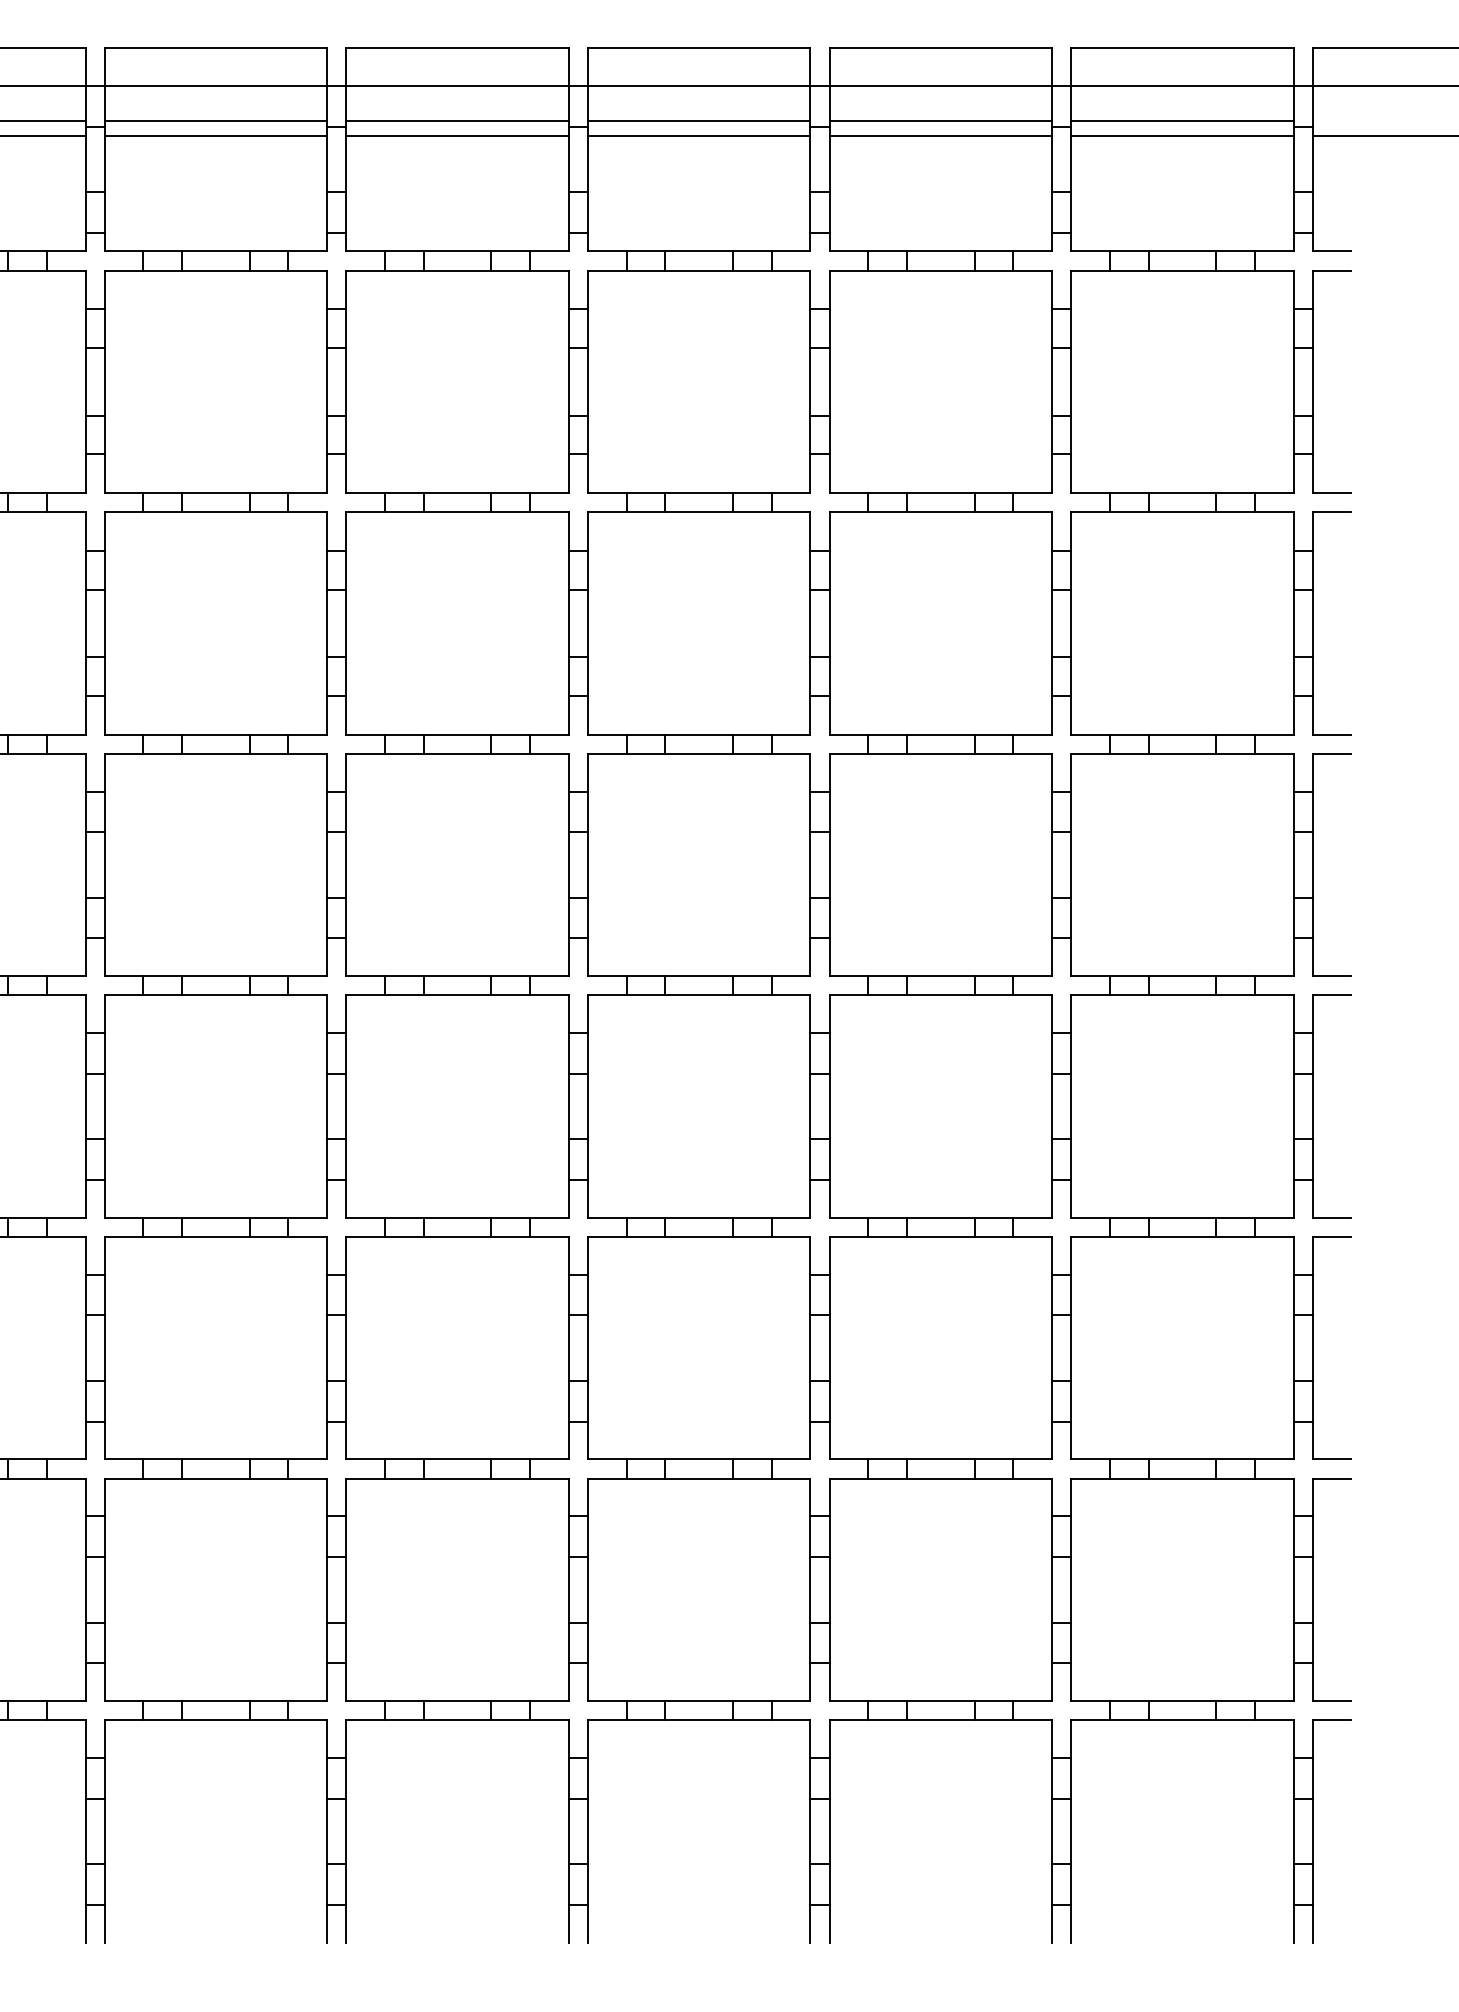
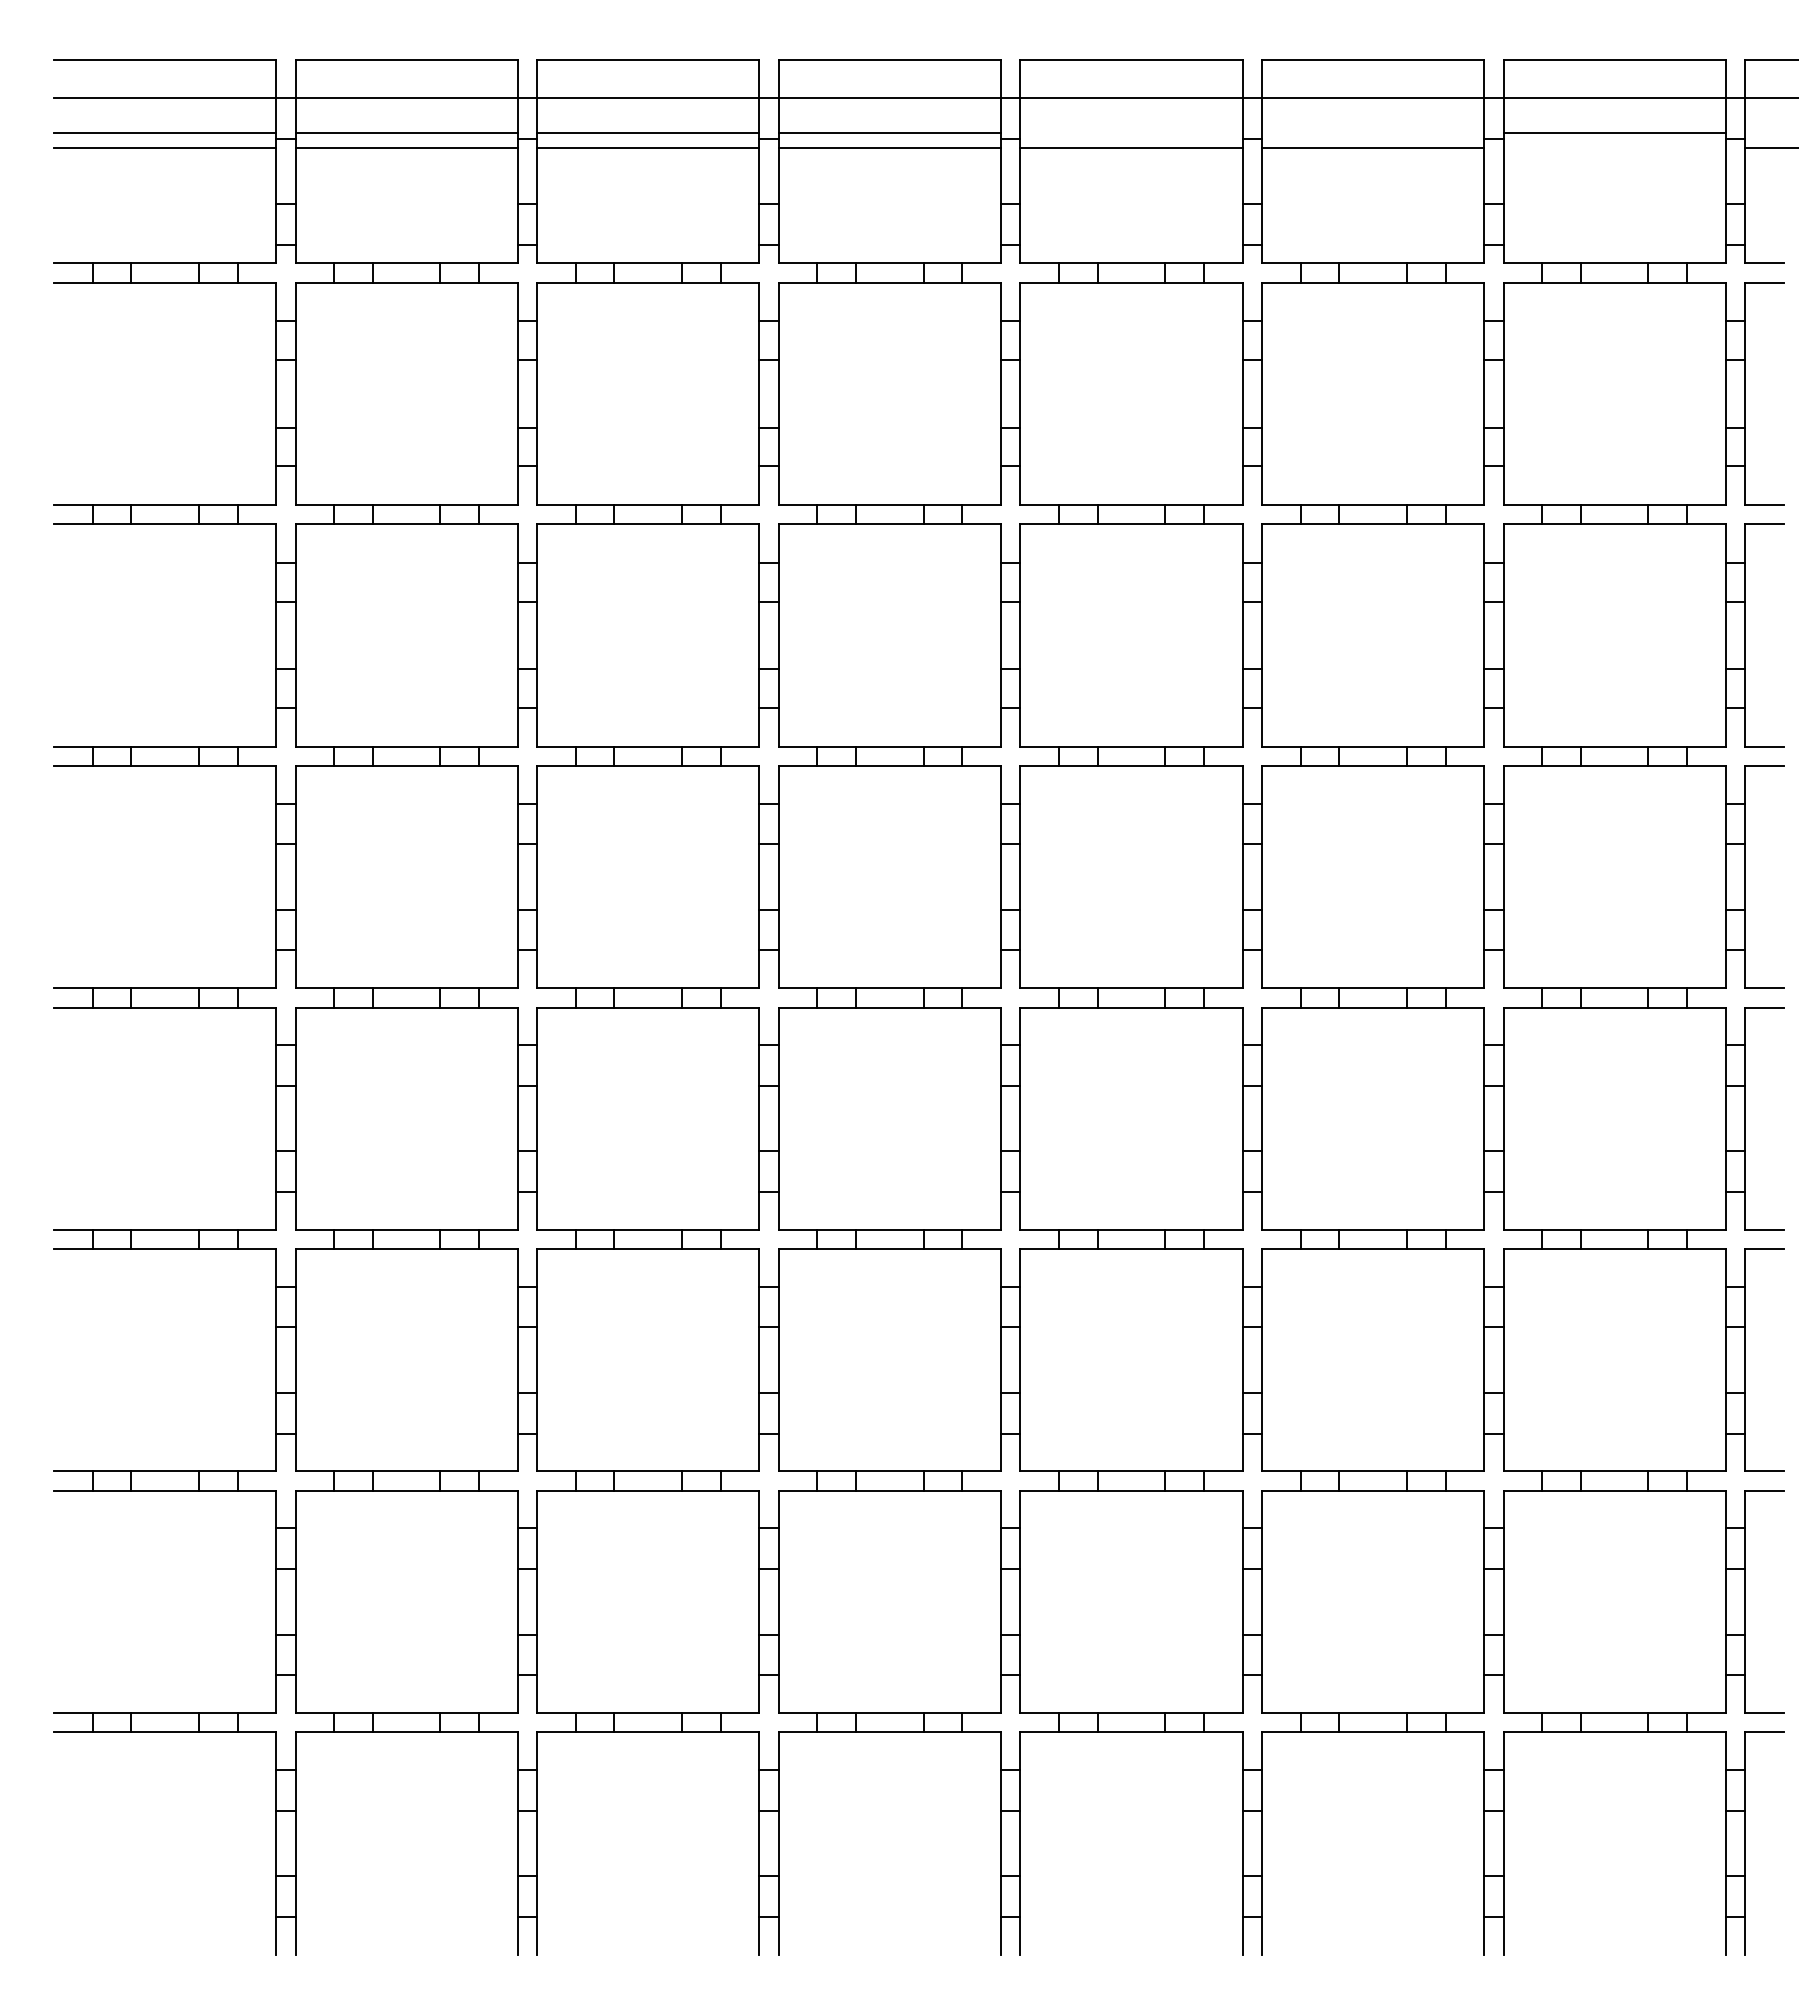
line: (699, 120) -> (1131, 132), removed
line: (940, 120) -> (1372, 132), removed
line: (1182, 135) -> (1614, 147), removed

